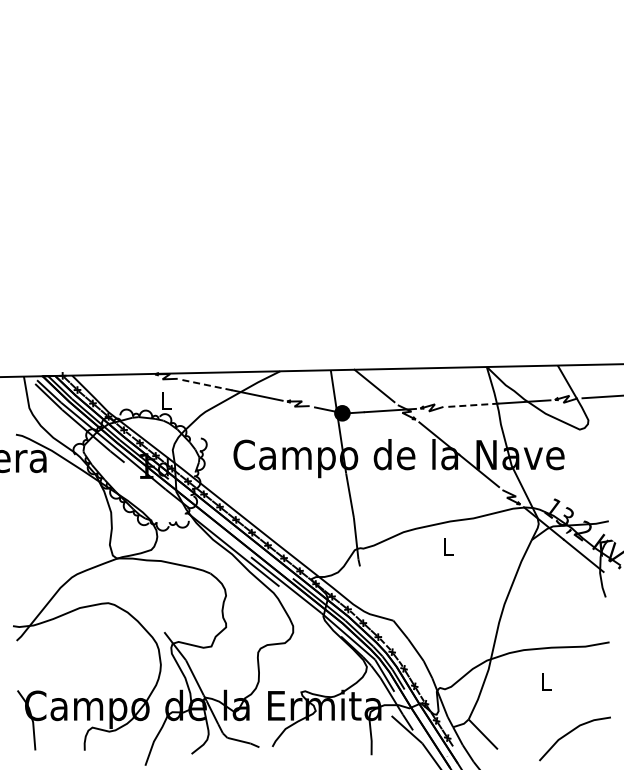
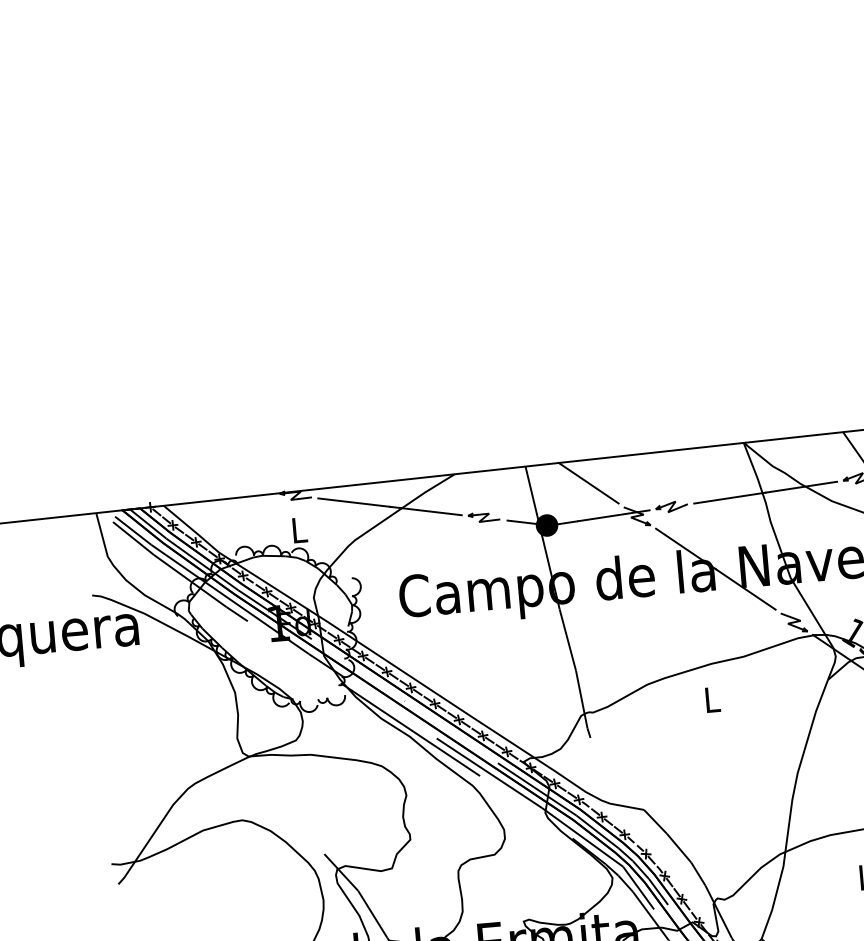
line: (207, 385) -> (354, 503), dashed -> solid
line: (473, 405) -> (729, 498), dashed -> solid

